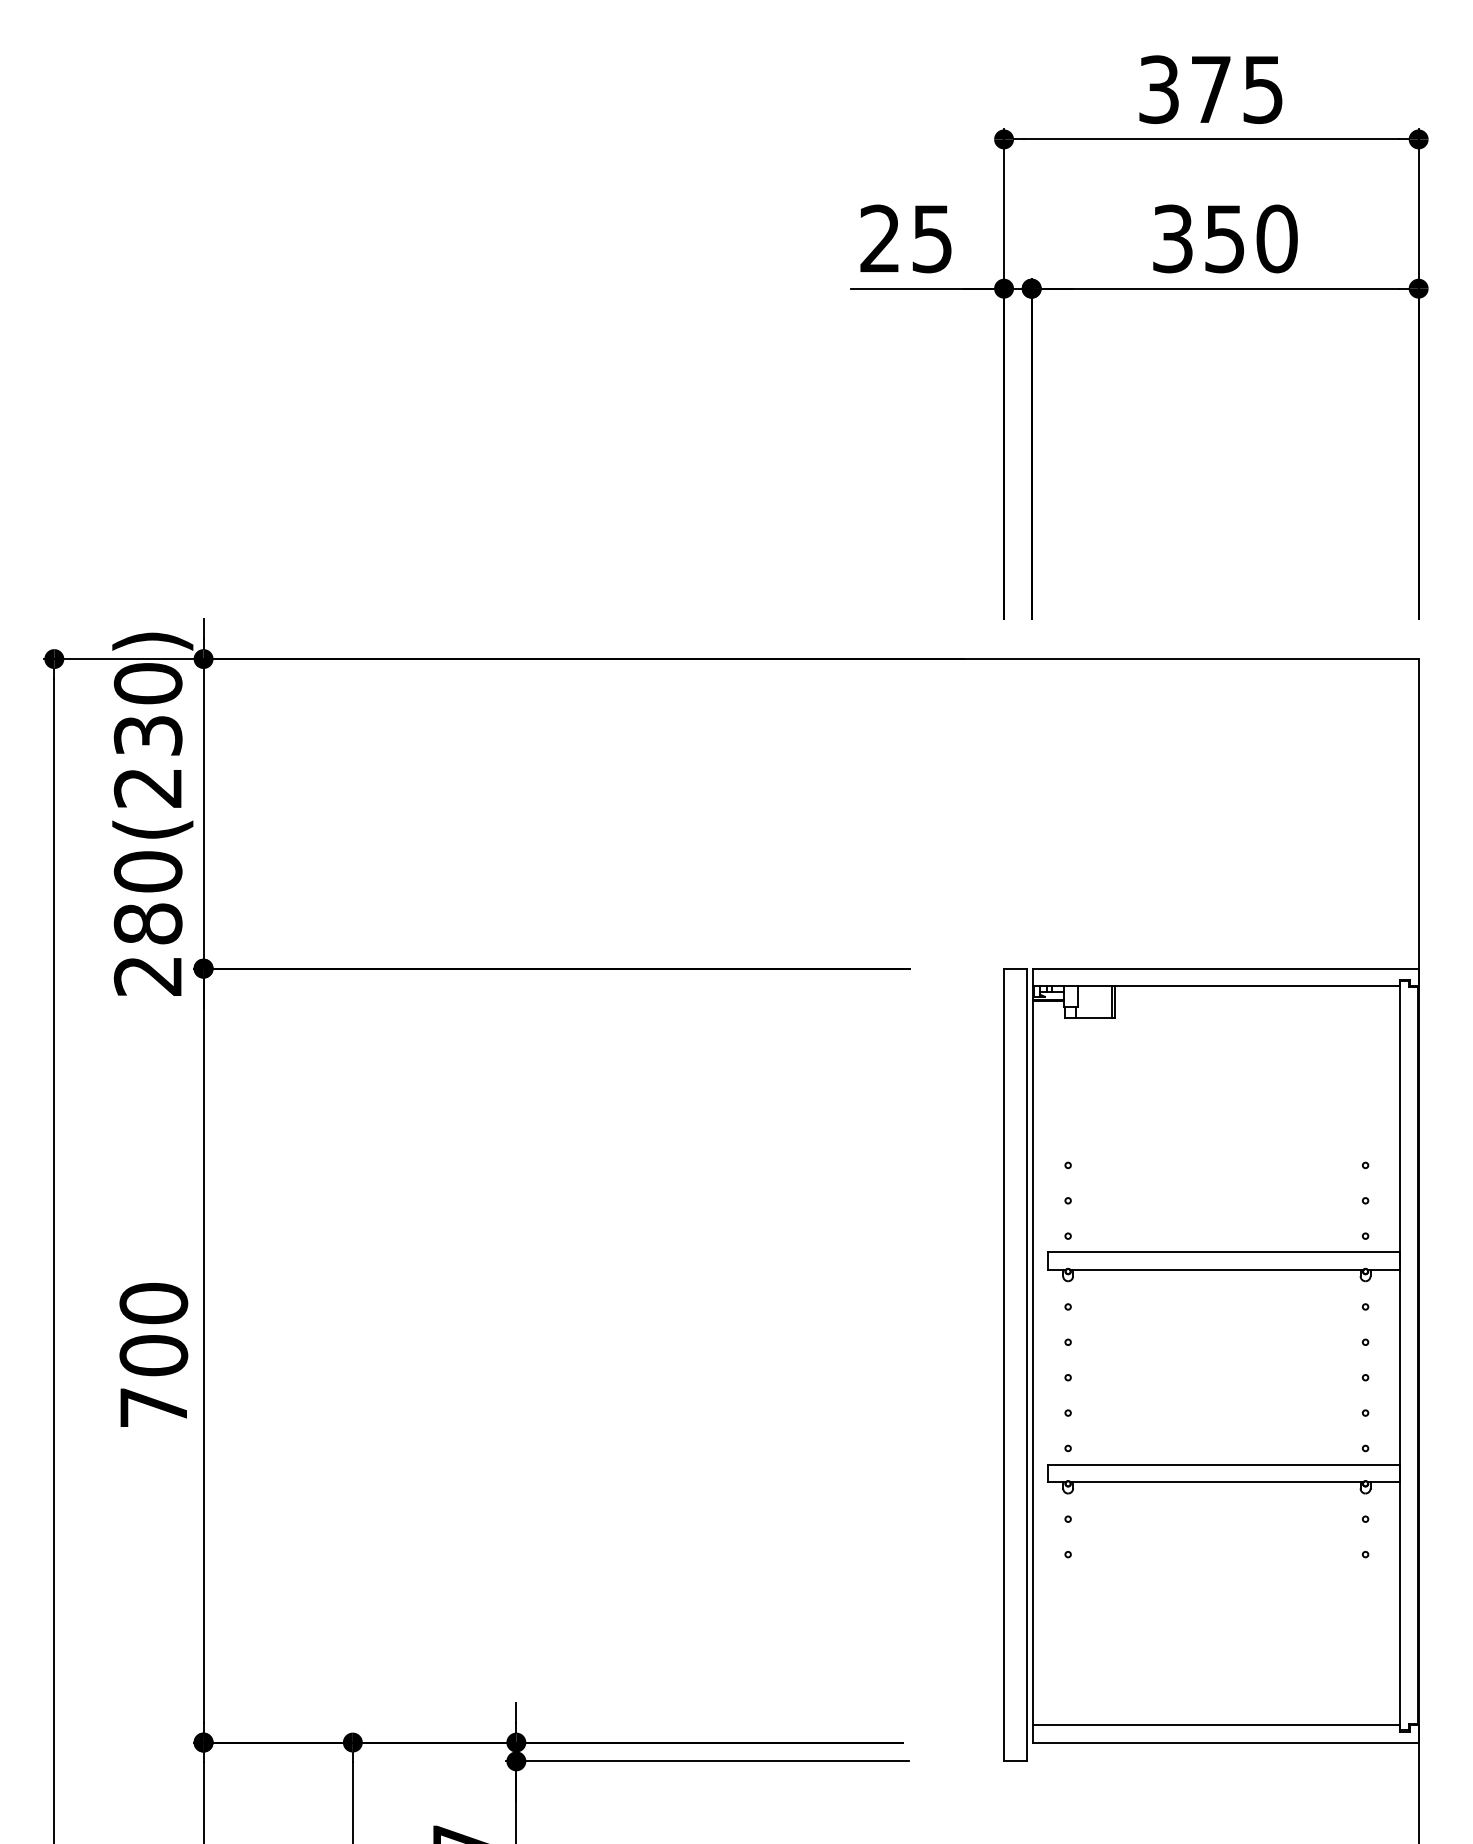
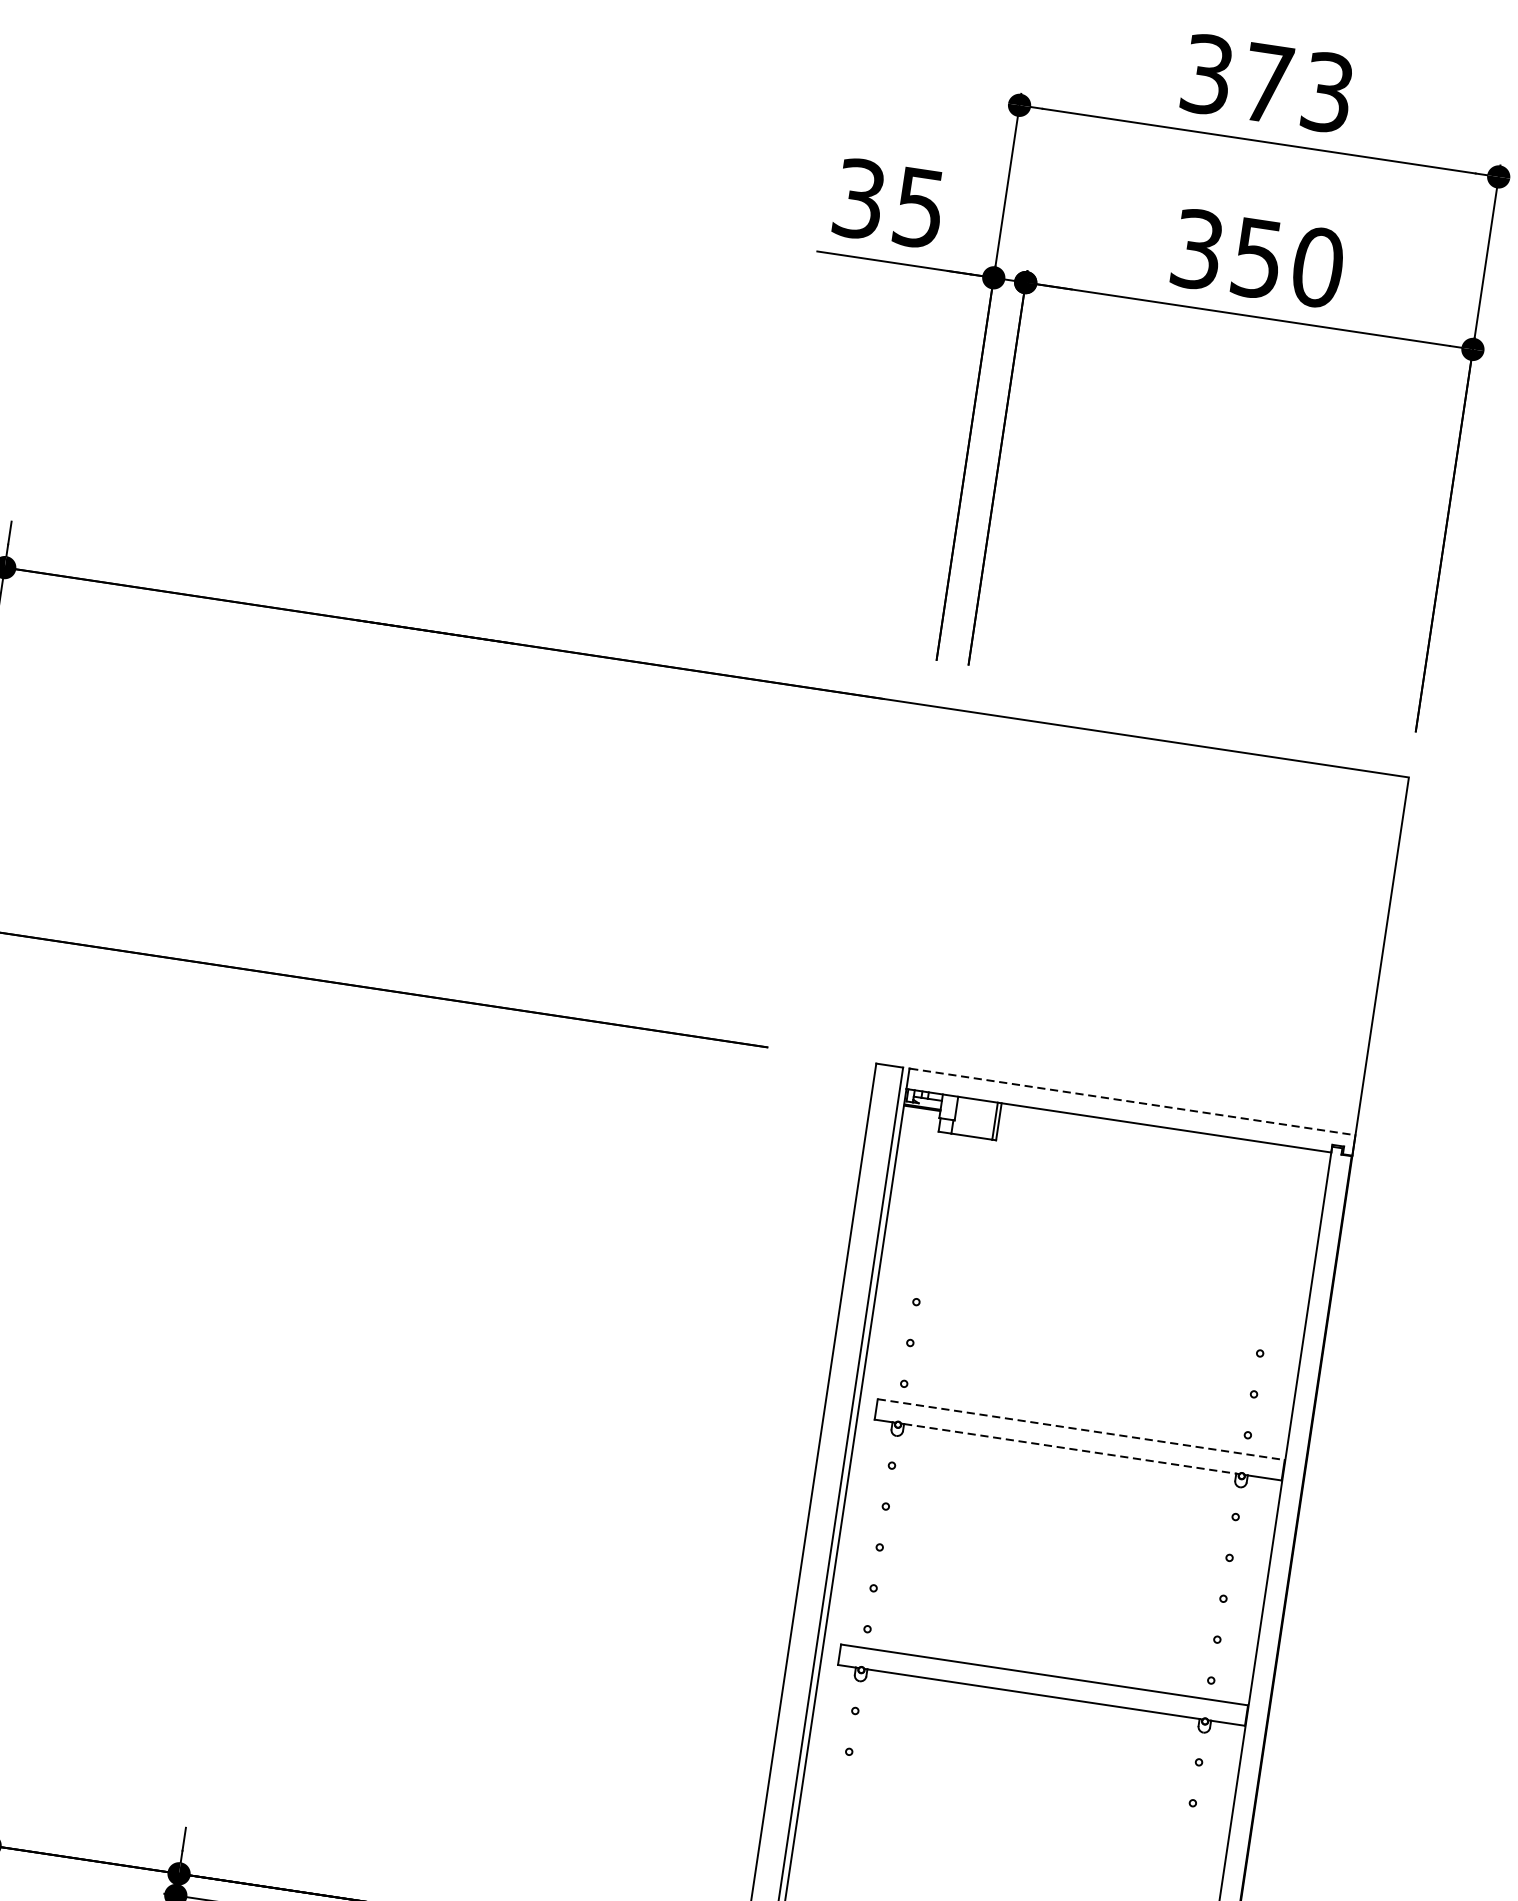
text: (1263, 89) -> (1328, 92), 375 -> 373
text: (879, 238) -> (858, 198), 25 -> 35
line: (1225, 968) -> (1132, 1101), solid -> dashed
line: (1224, 1252) -> (1082, 1429), solid -> dashed
line: (1216, 1270) -> (1069, 1449), solid -> dashed

